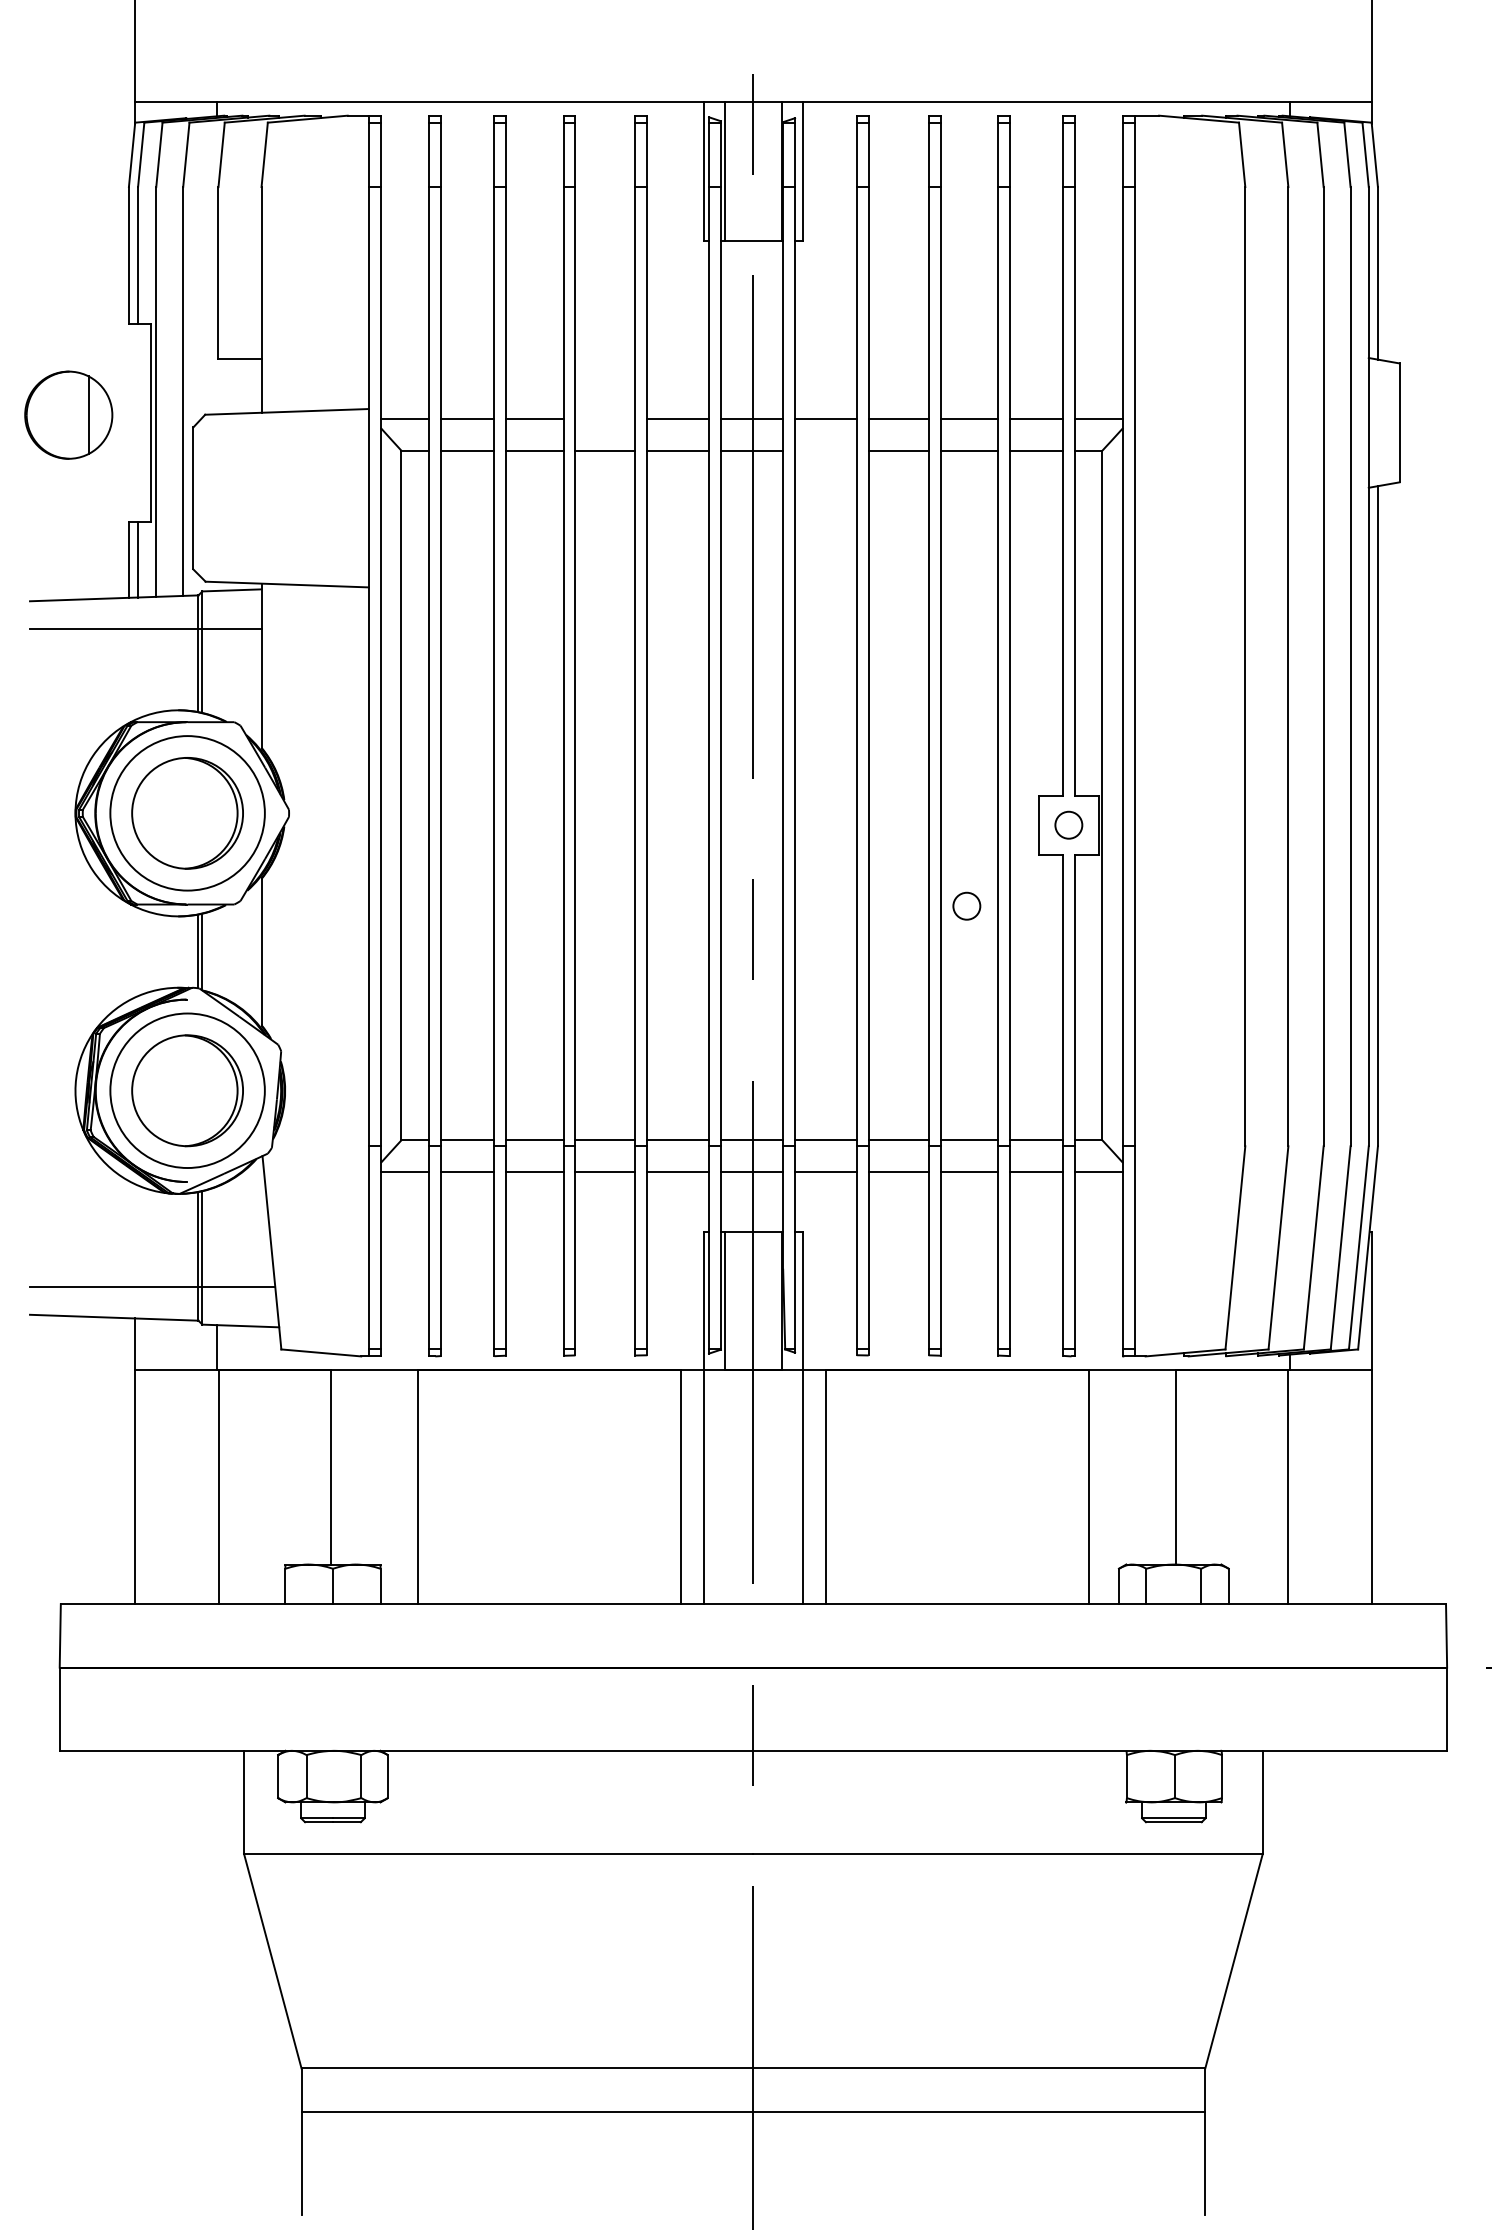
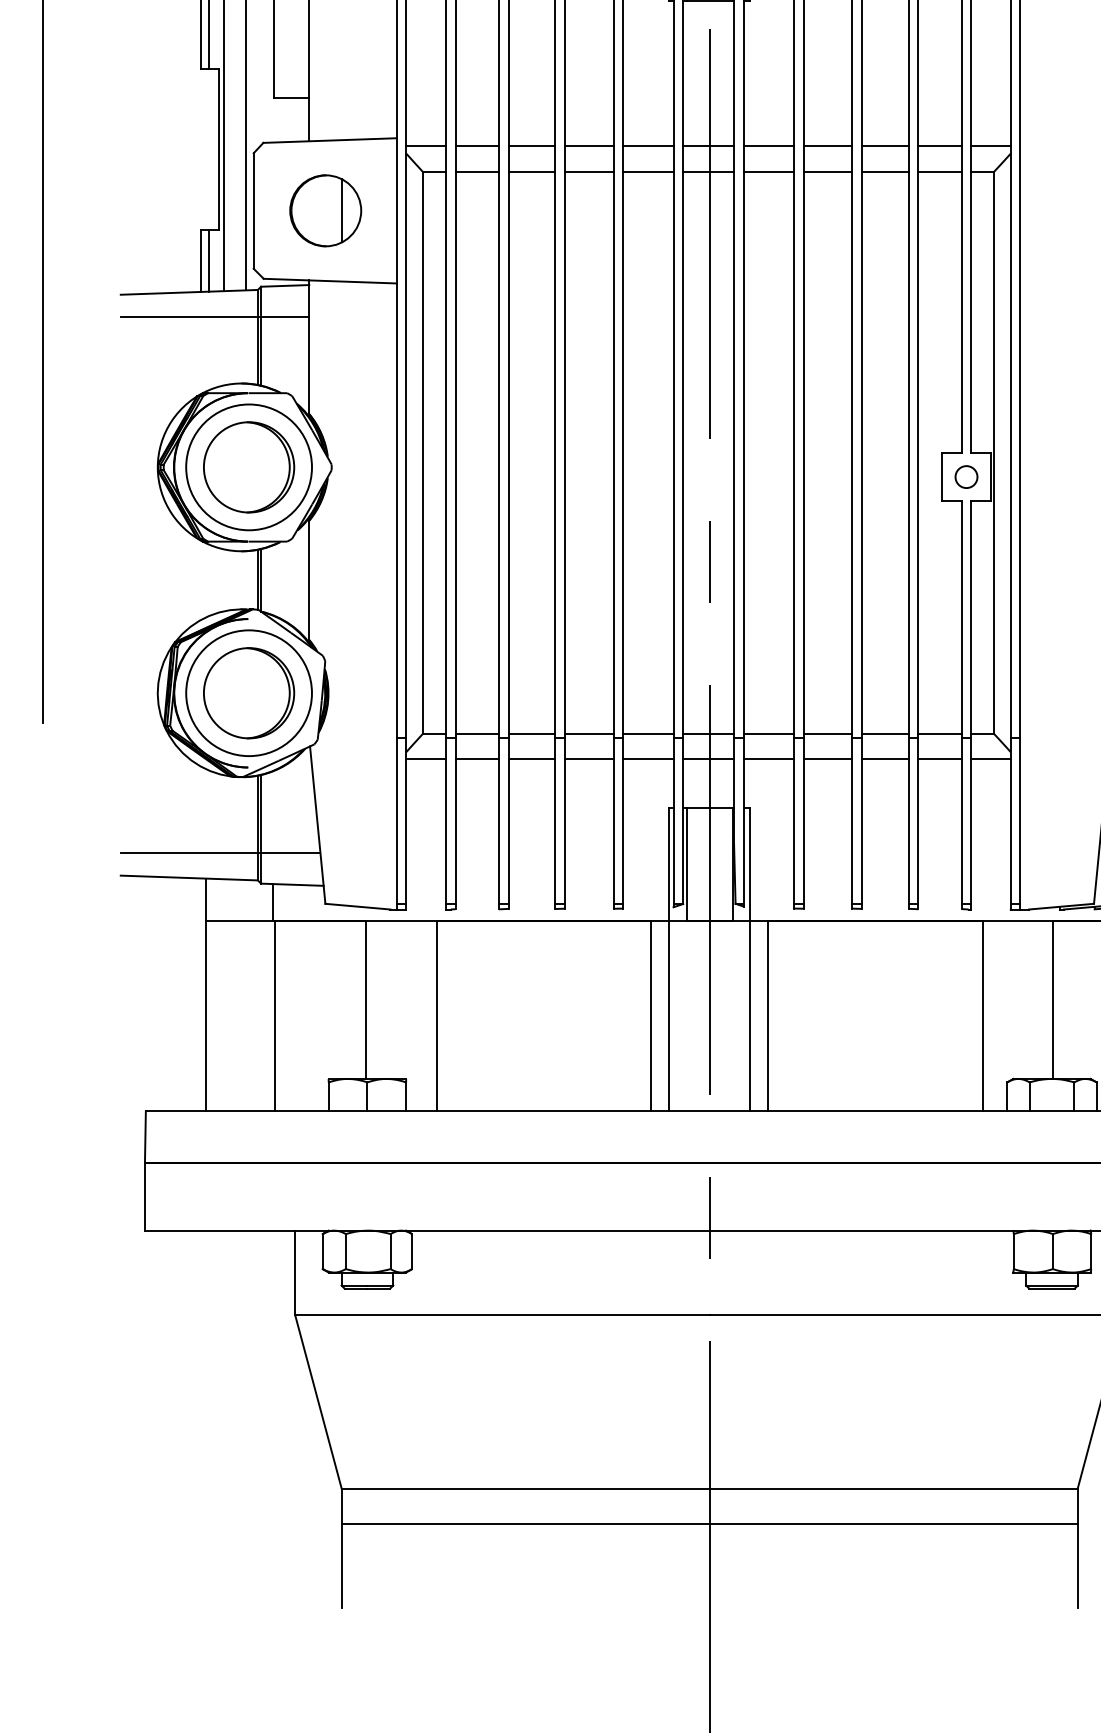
part: (68, 414) -> (325, 210), moved
line: (605, 418) -> (589, 145), added
line: (825, 450) -> (768, 172), added
circle: (966, 905) -> (883, 542), removed

